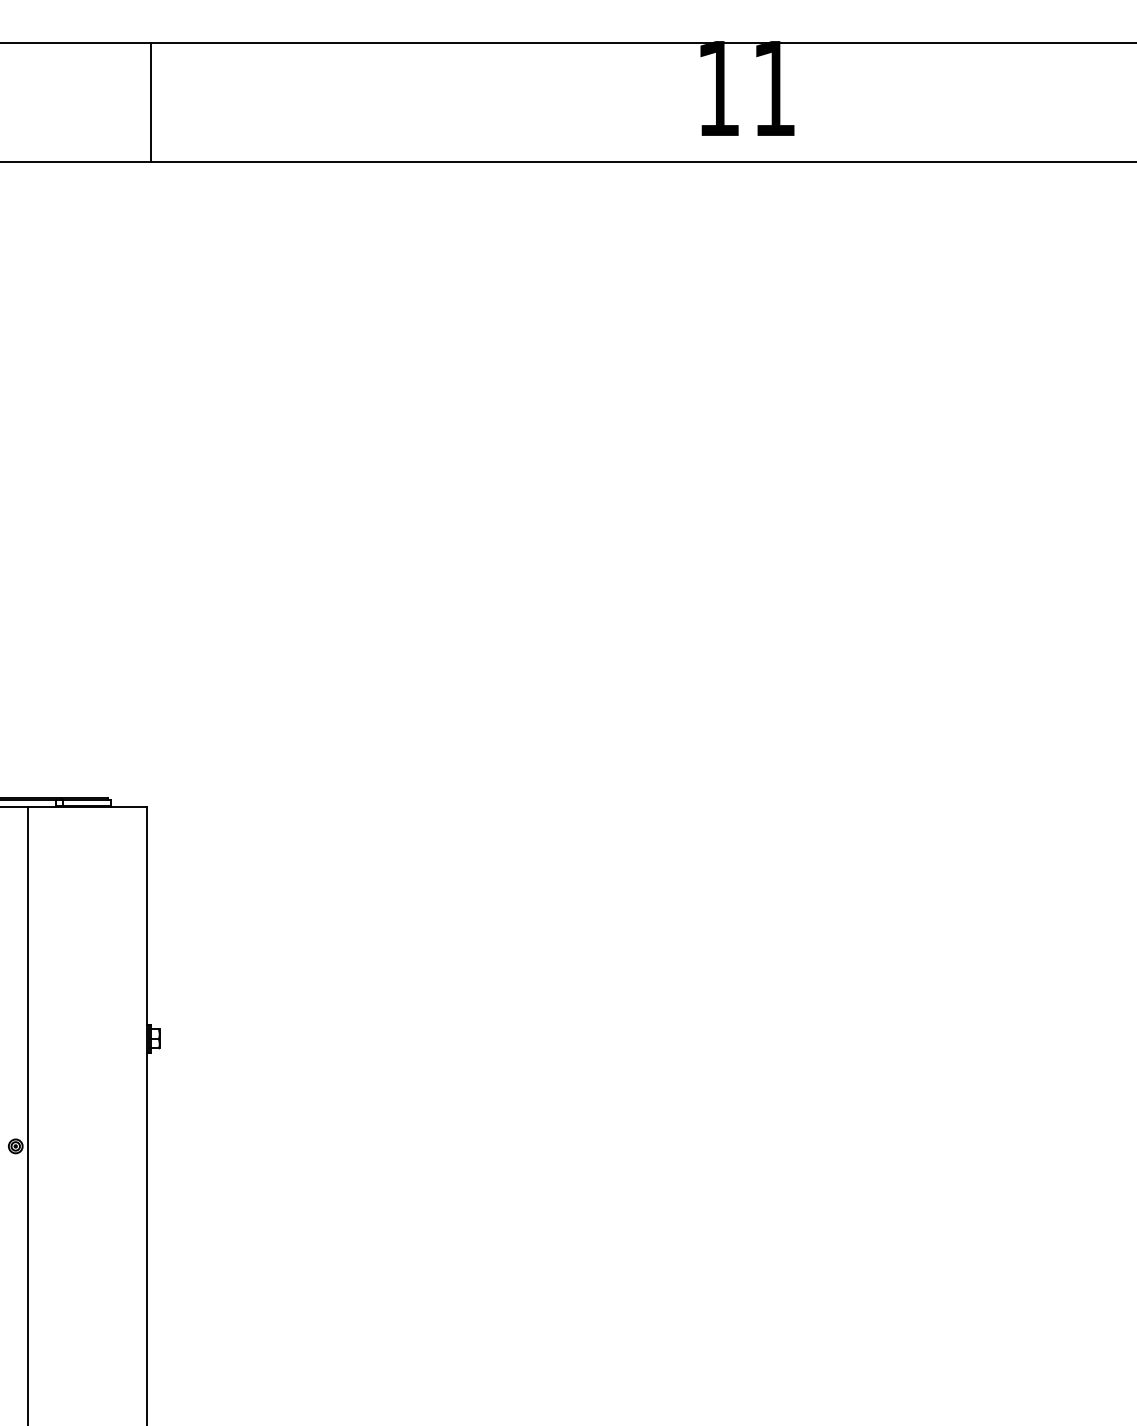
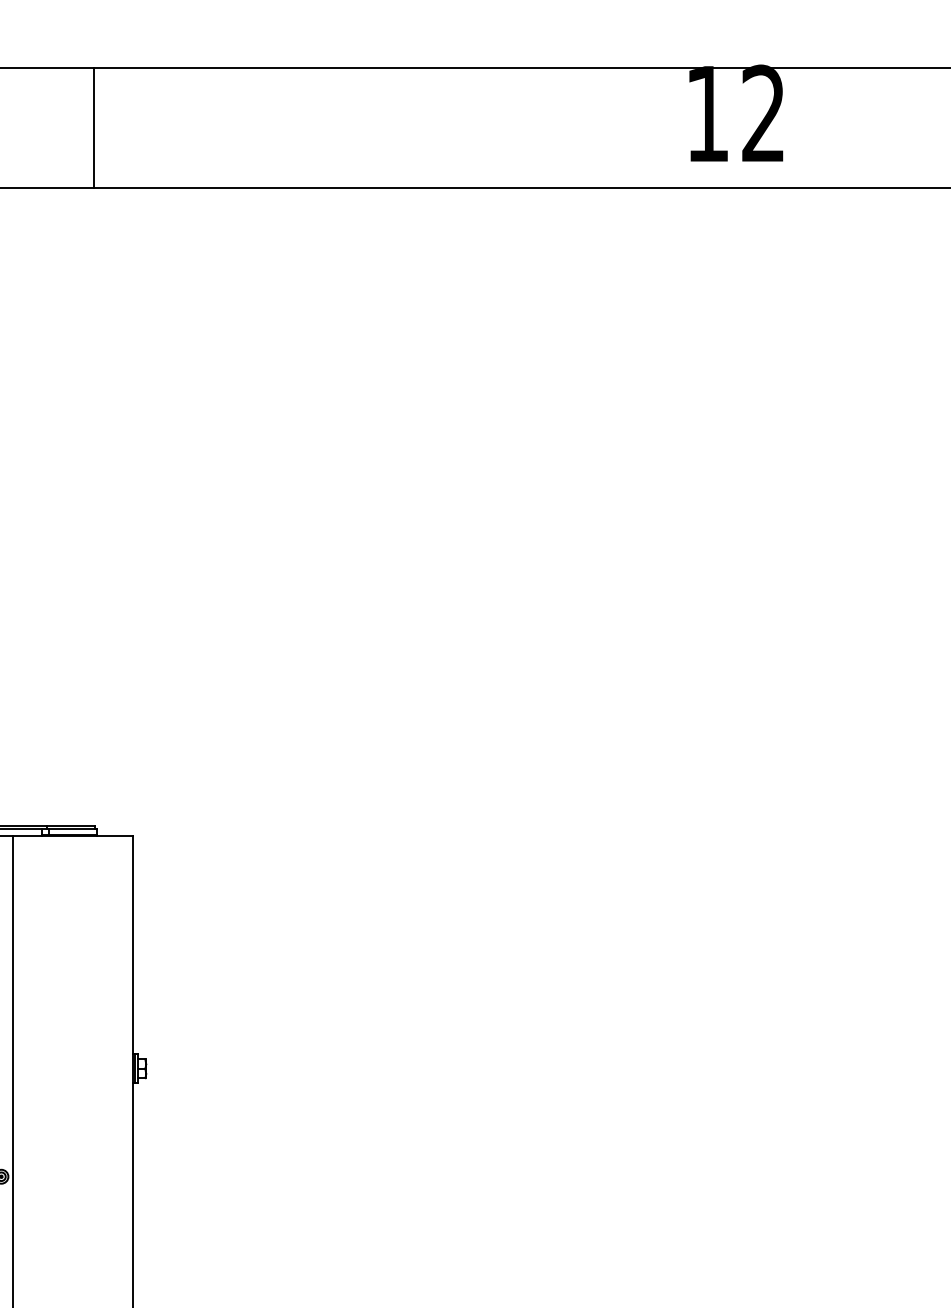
text: (773, 87) -> (762, 112), 11 -> 12
line: (151, 101) -> (93, 126), moved

